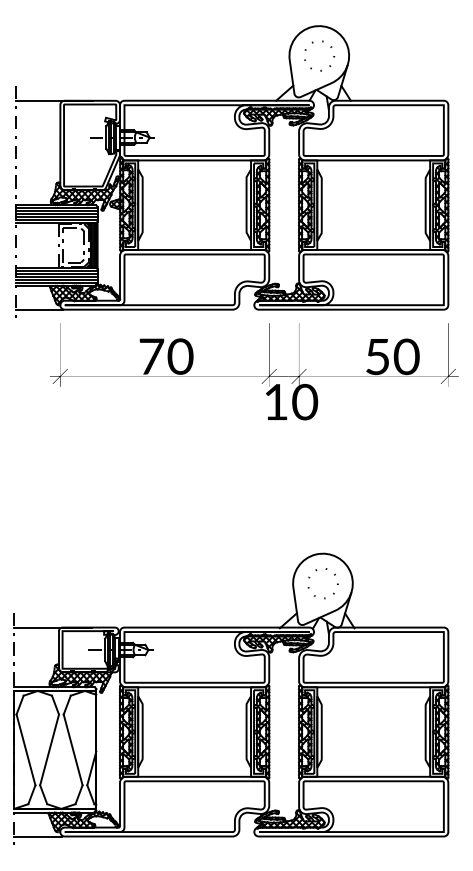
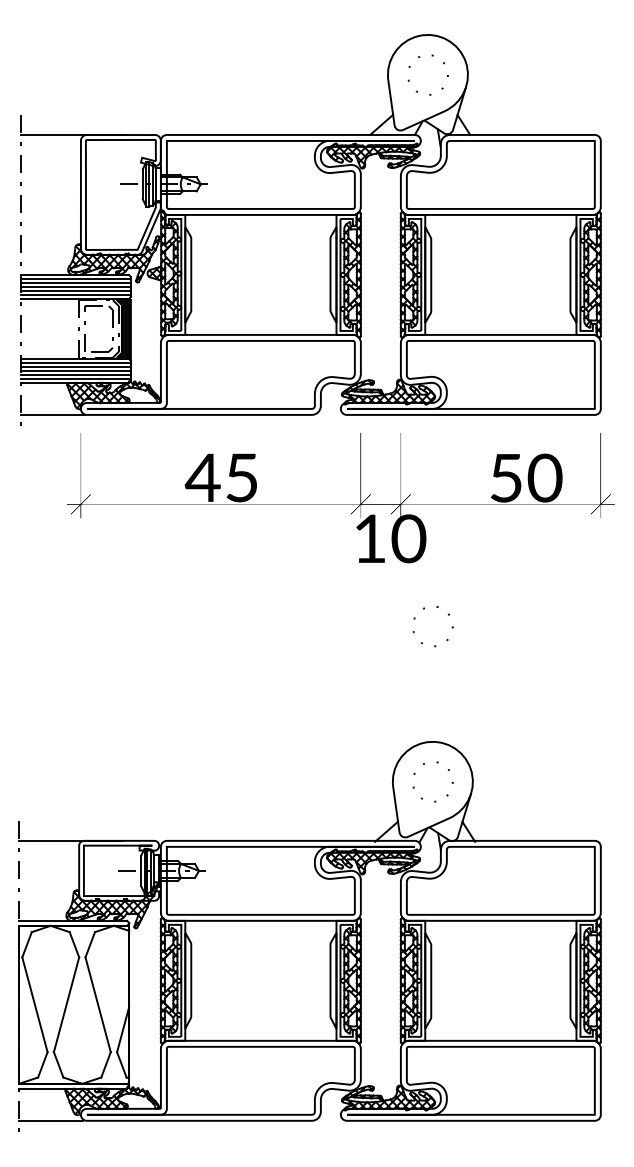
text: (165, 356) -> (221, 477), 70 -> 45
circle: (322, 467) -> (432, 626), added

